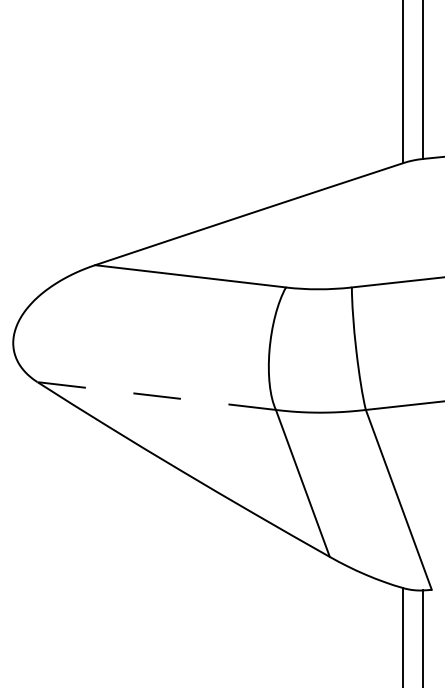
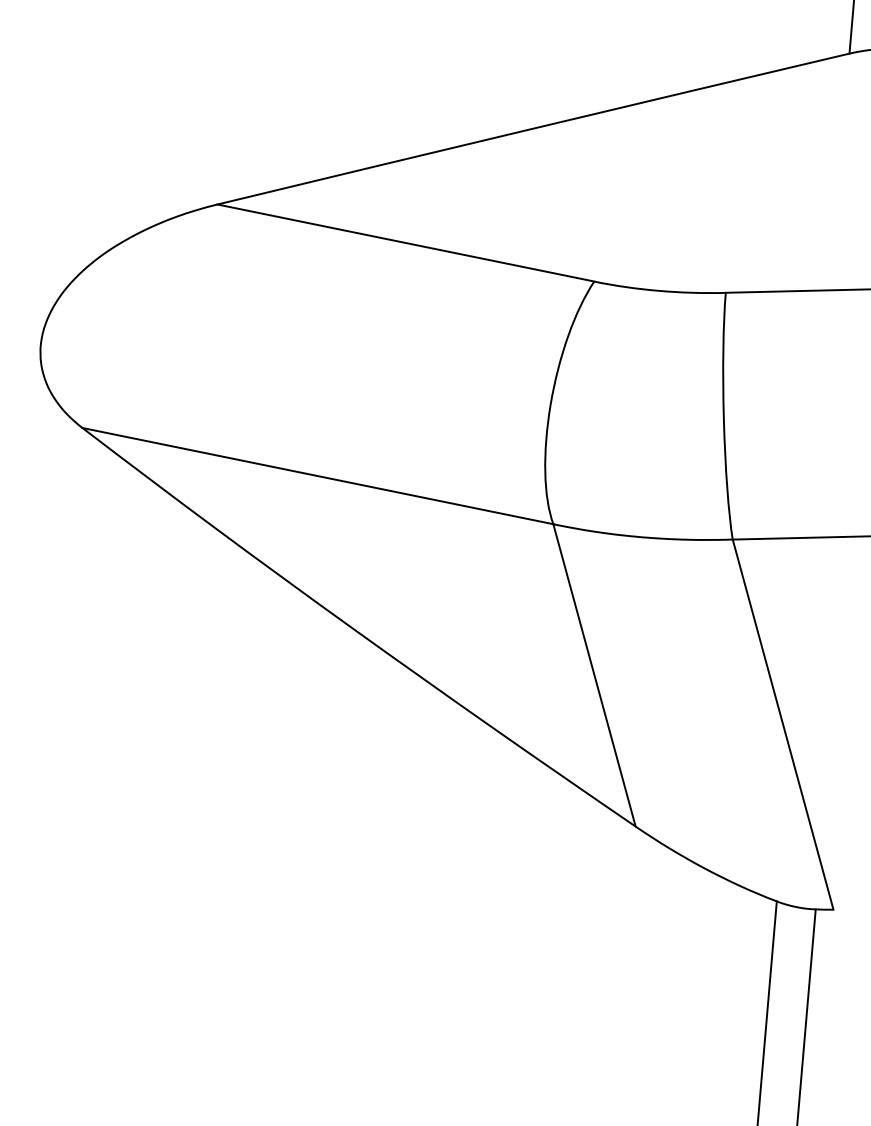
line: (156, 396) -> (317, 476), dashed -> solid

